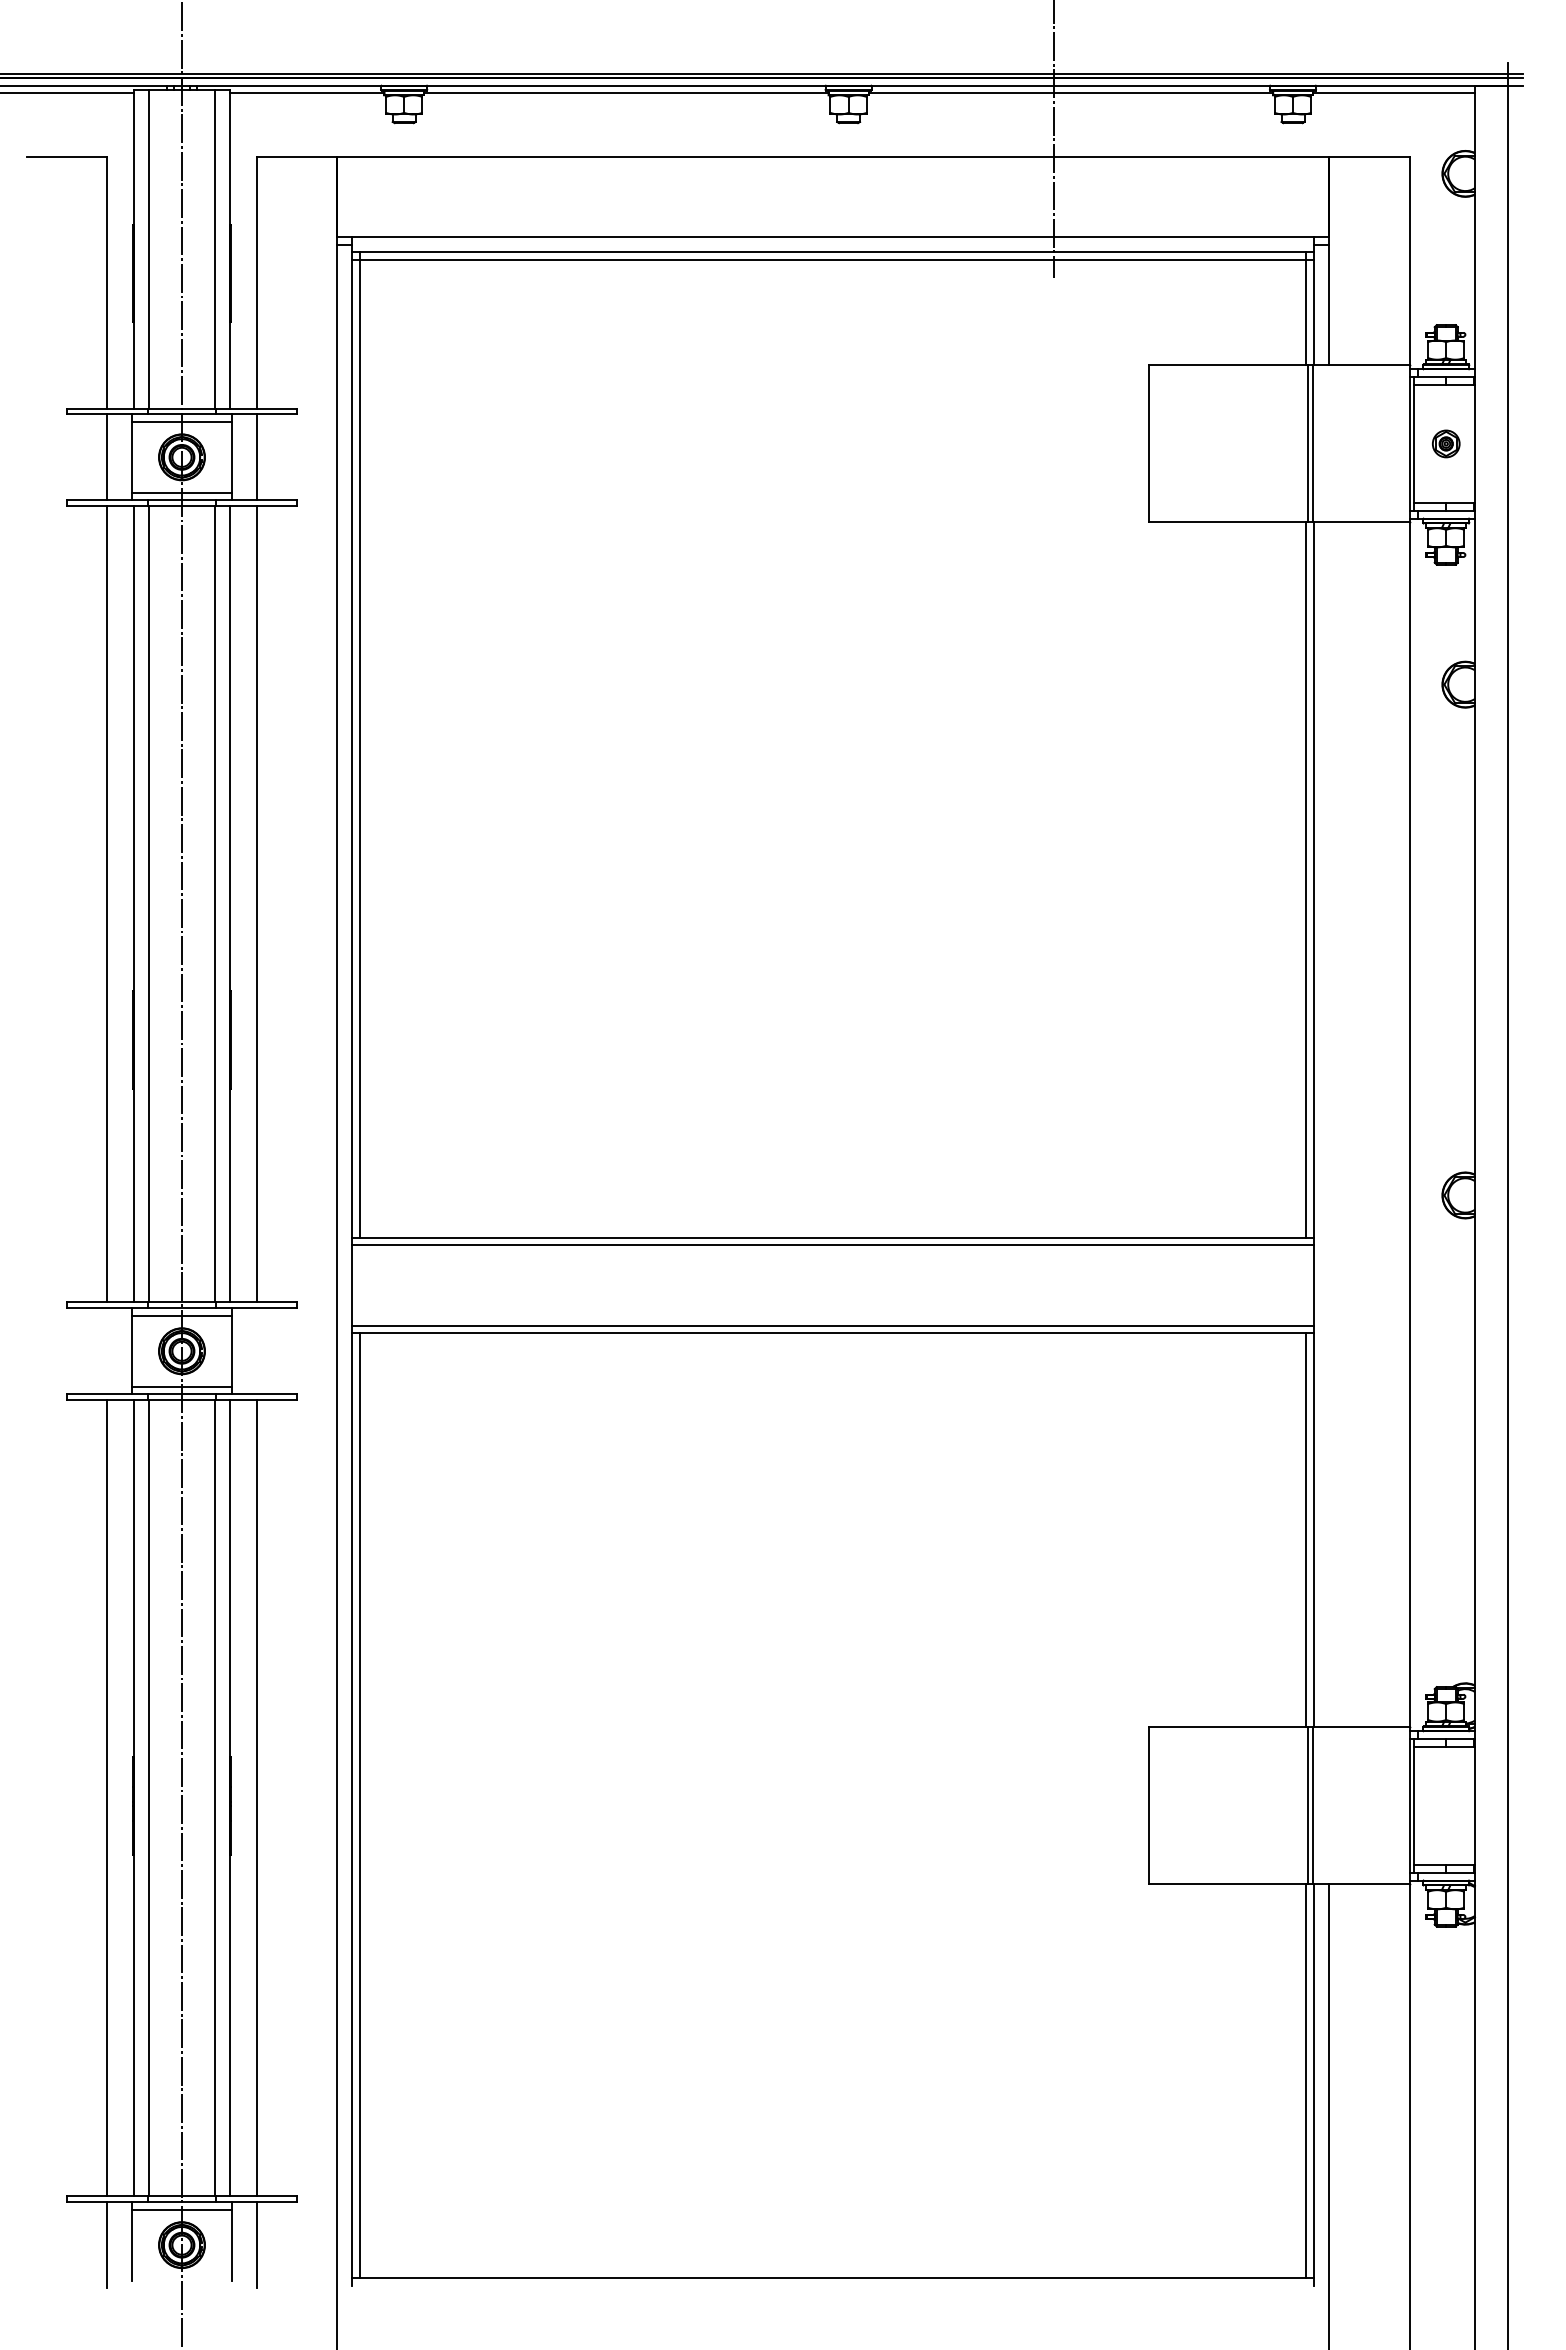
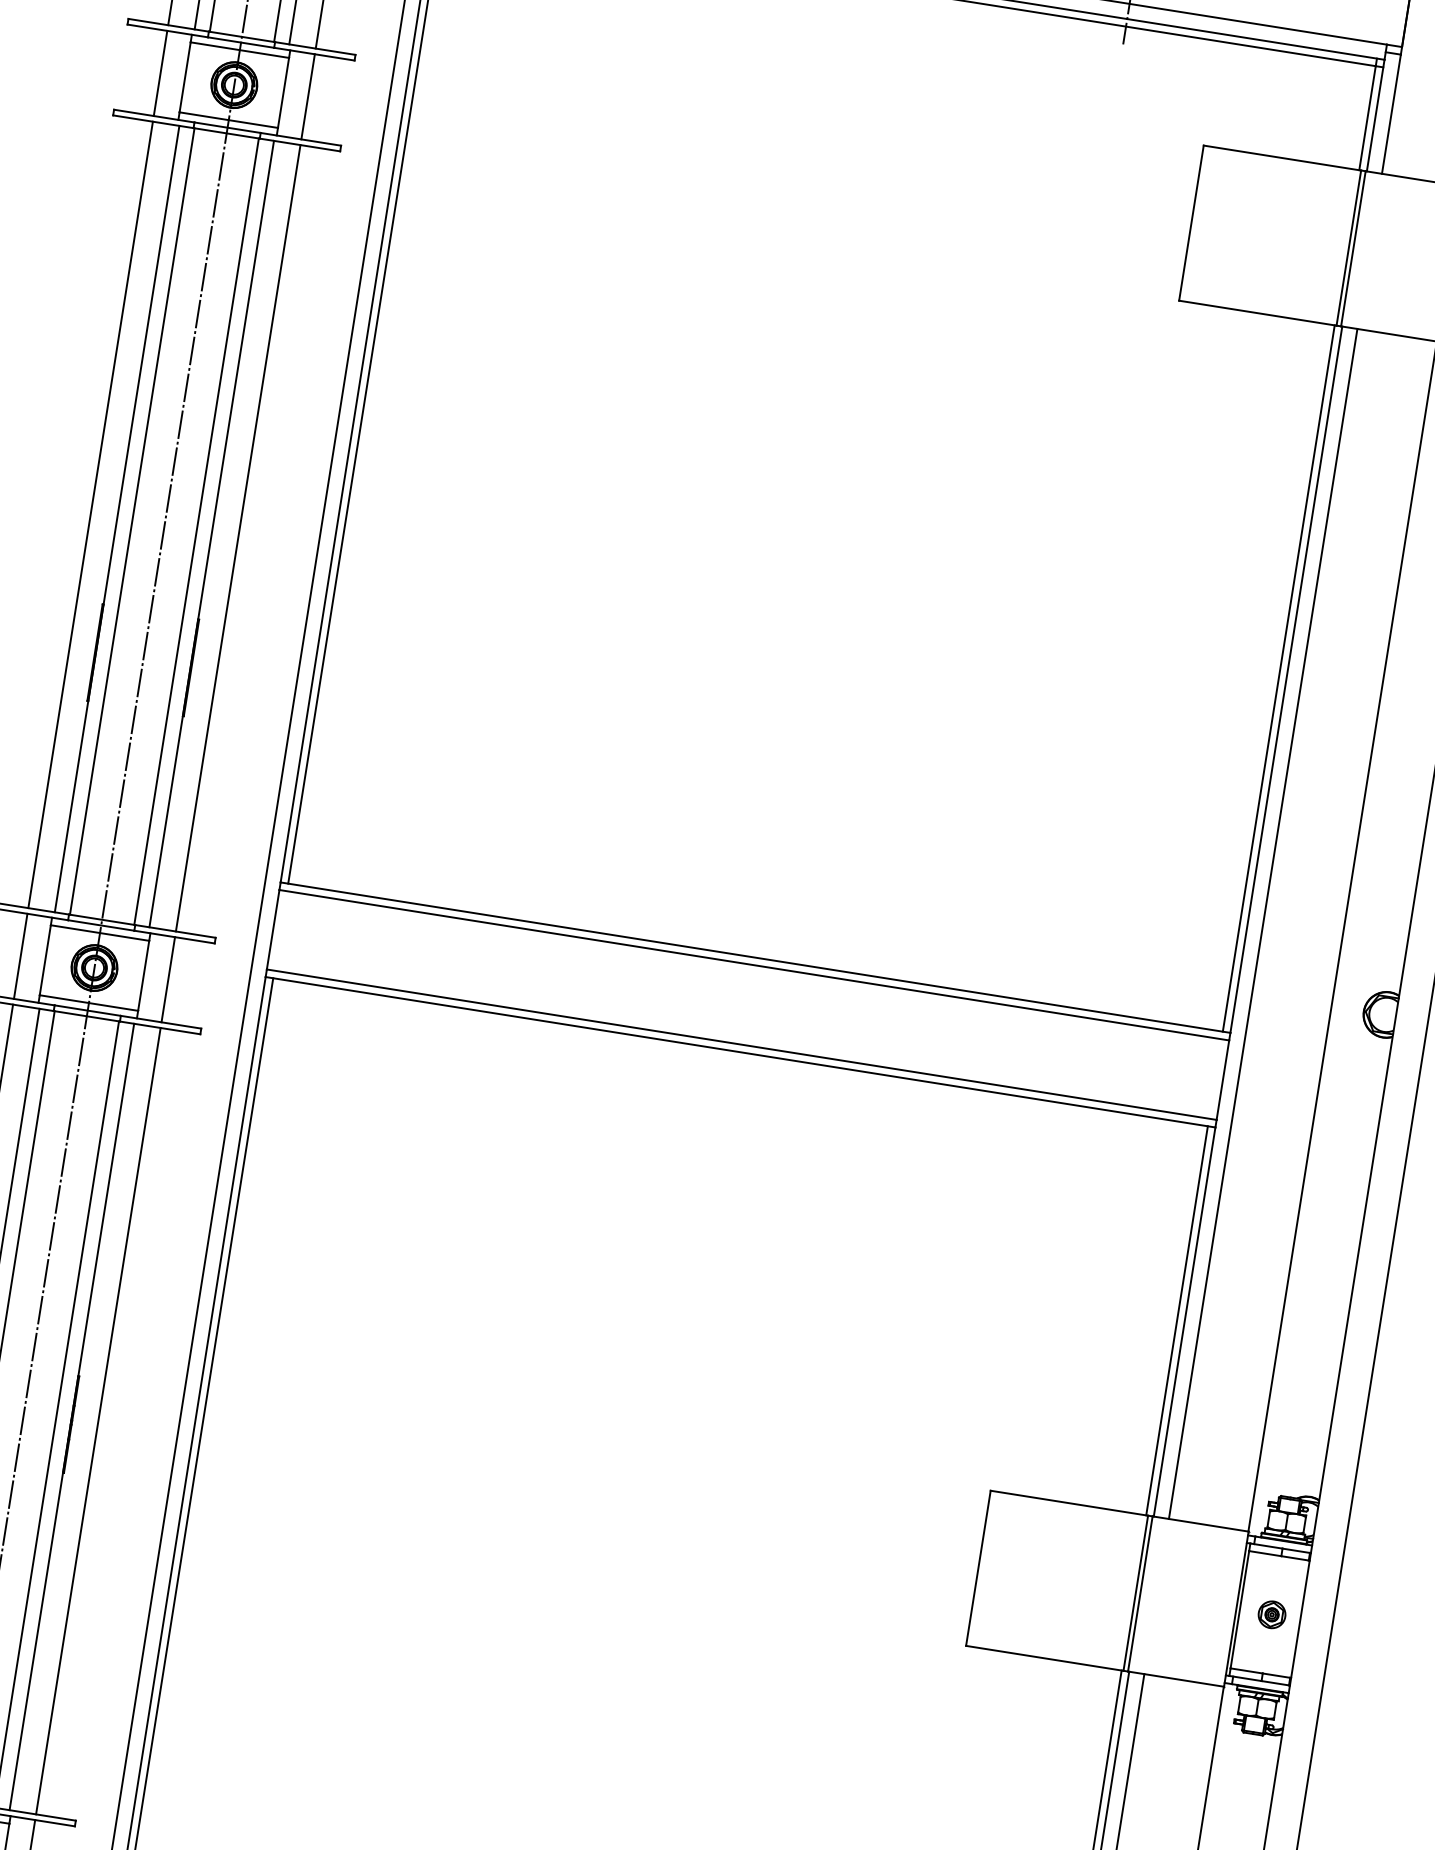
line: (1329, 1124) -> (1263, 923), added
line: (107, 1351) -> (20, 956), added
line: (256, 1351) -> (168, 979), added
part: (1446, 1805) -> (1272, 1614), added

